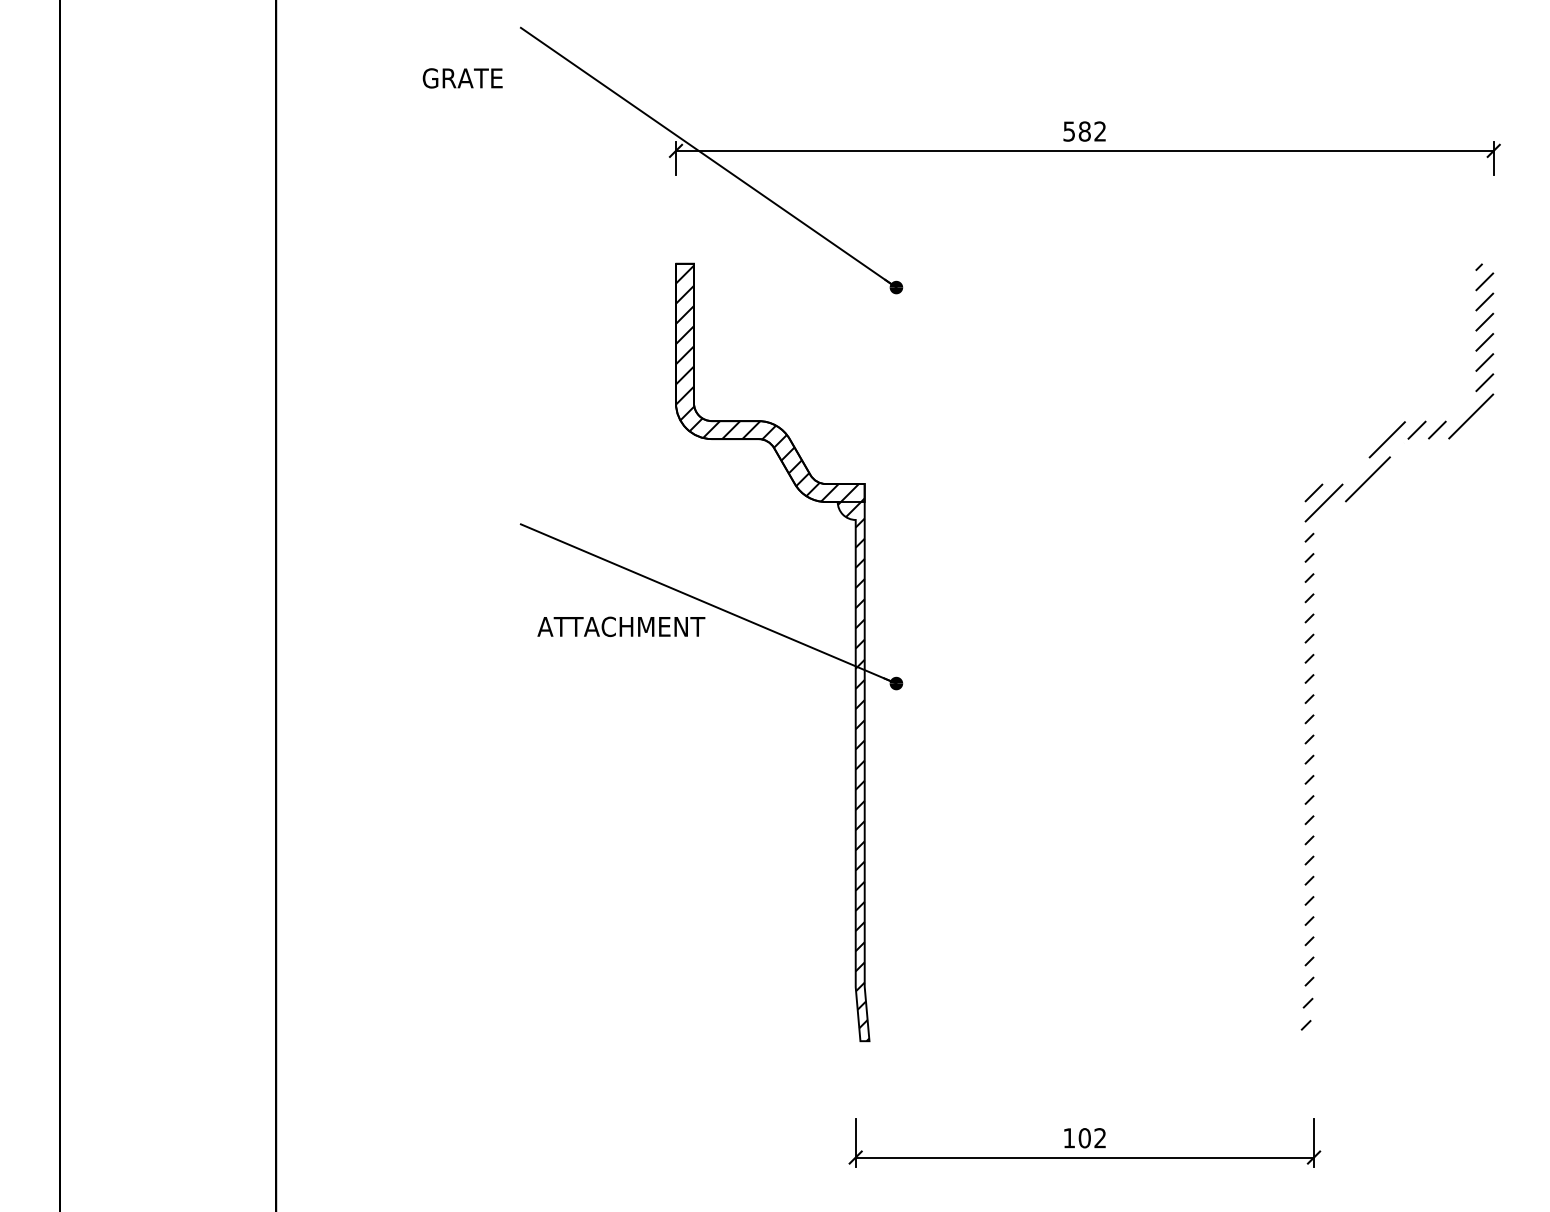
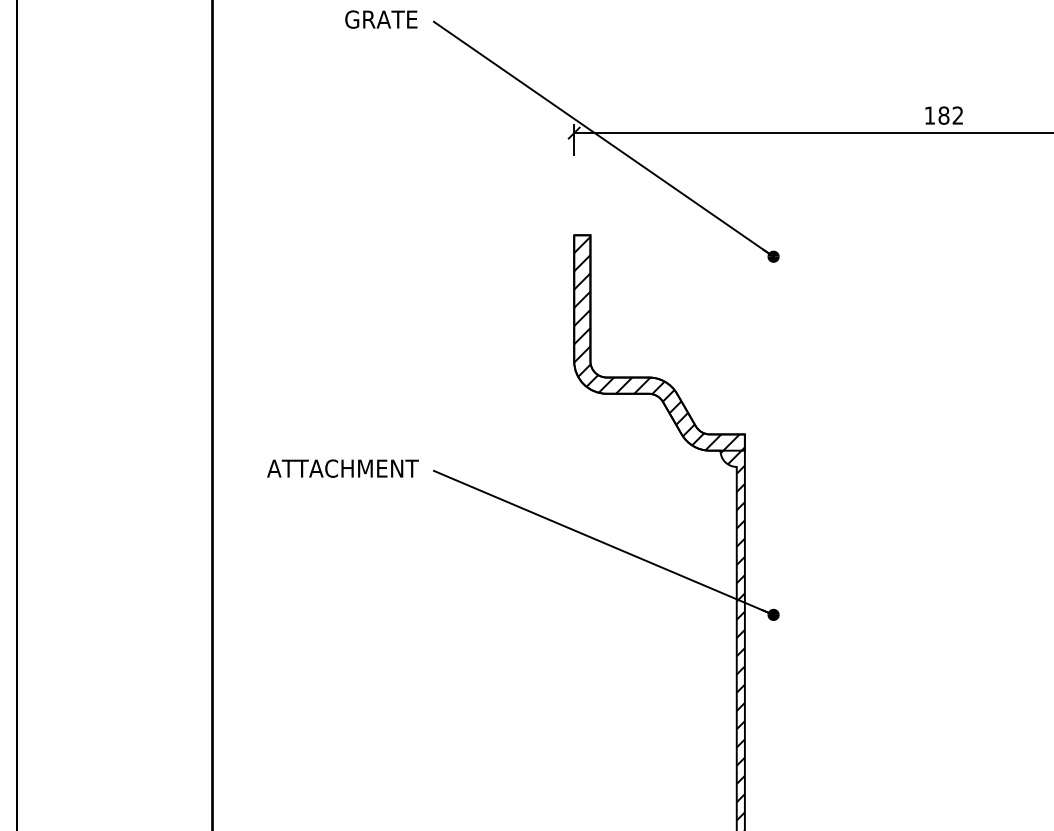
text: (462, 78) -> (381, 19), moved
text: (1068, 131) -> (929, 115), 582 -> 182
text: (621, 626) -> (343, 468), moved

